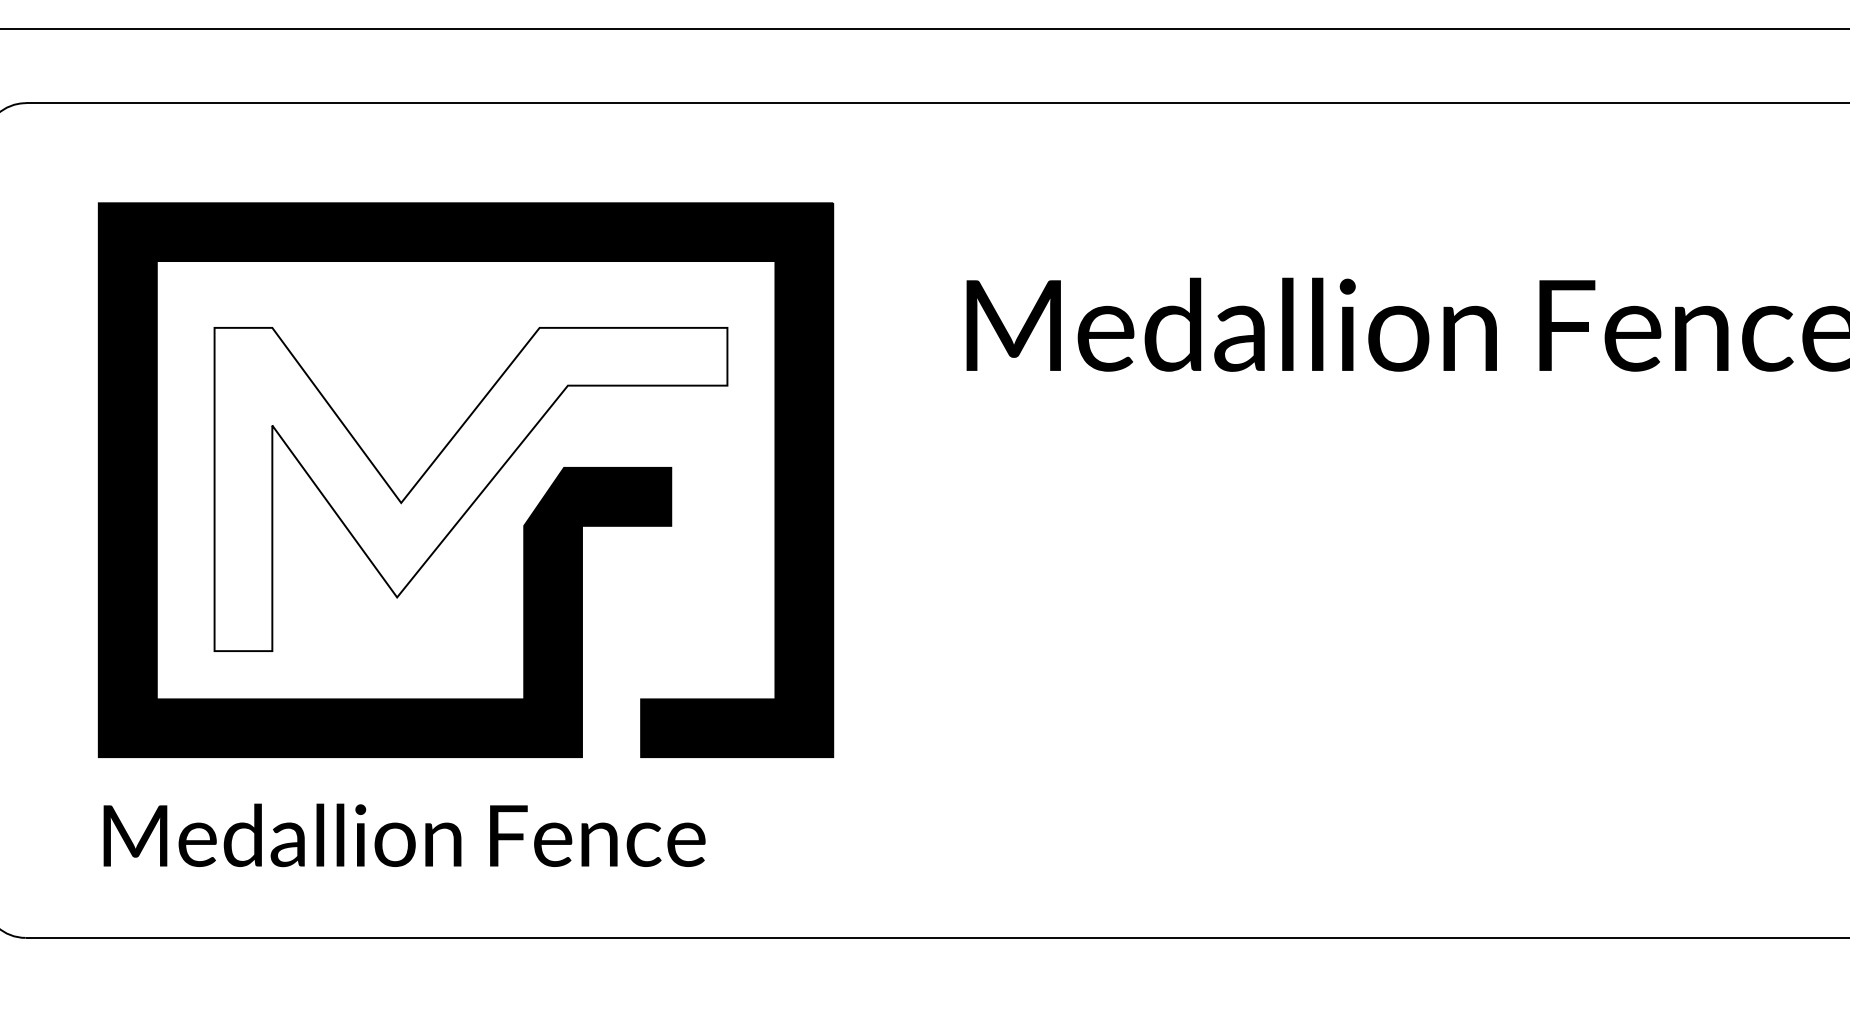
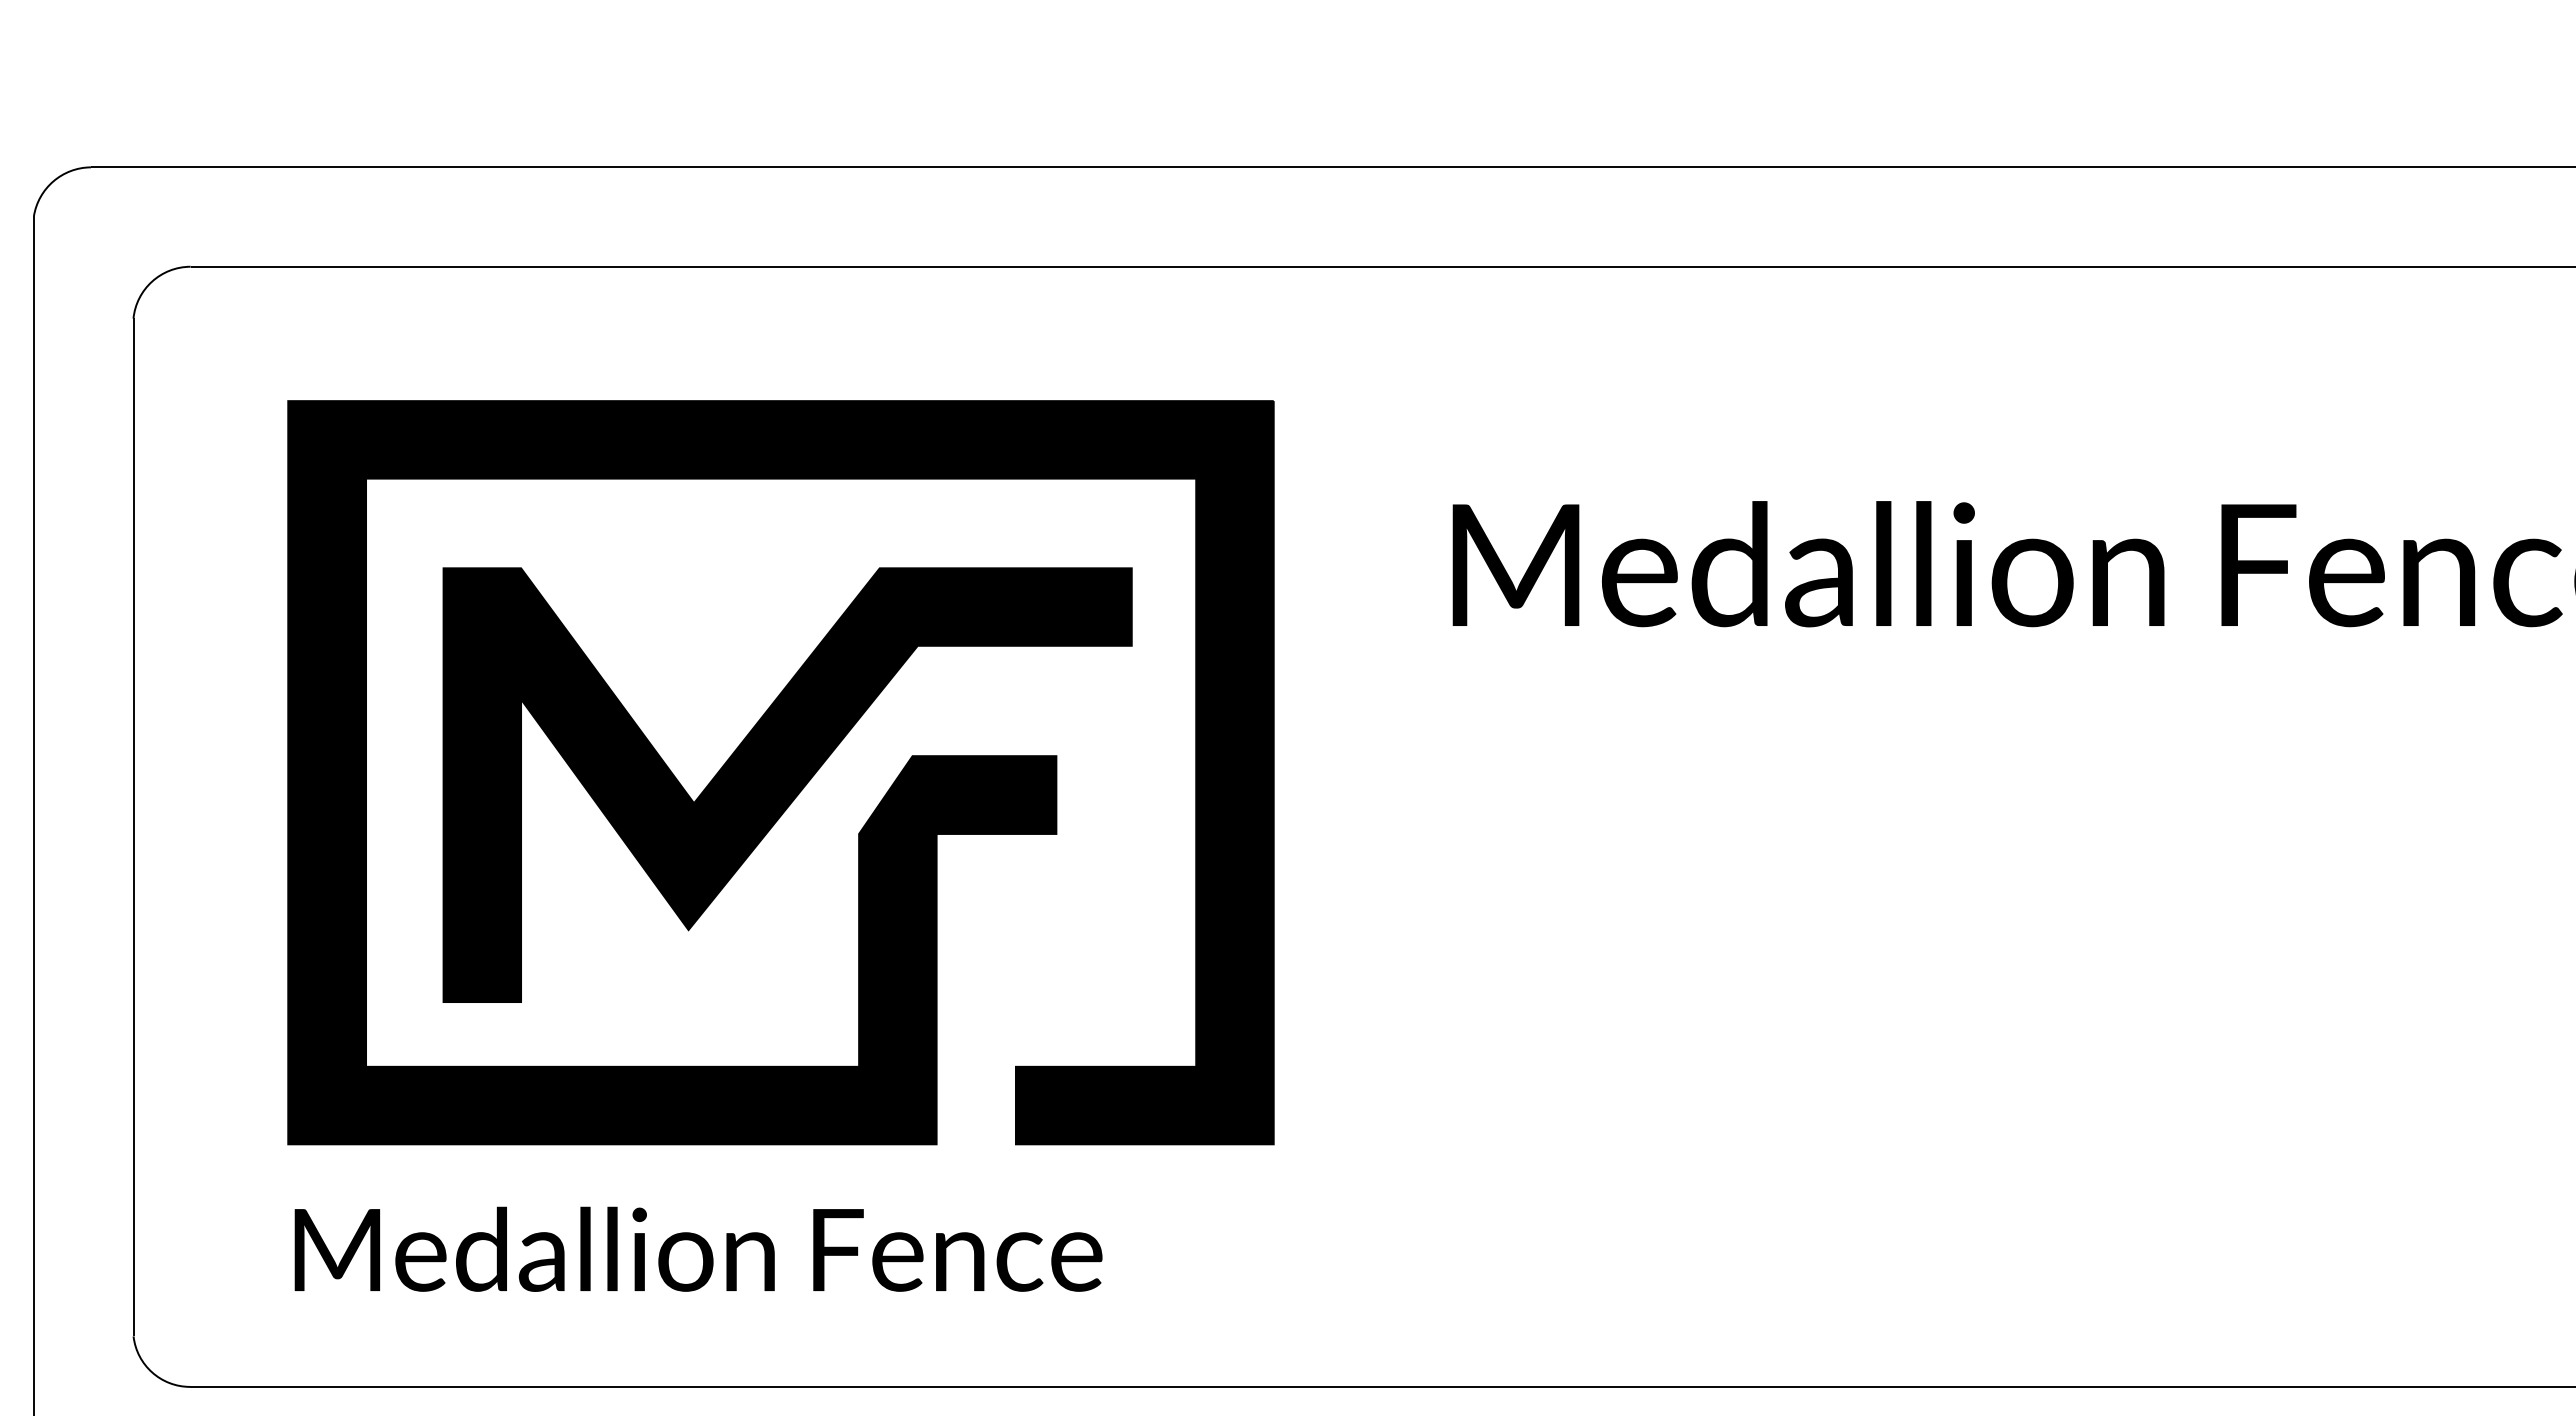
fill: (470, 489) -> (787, 785), added

